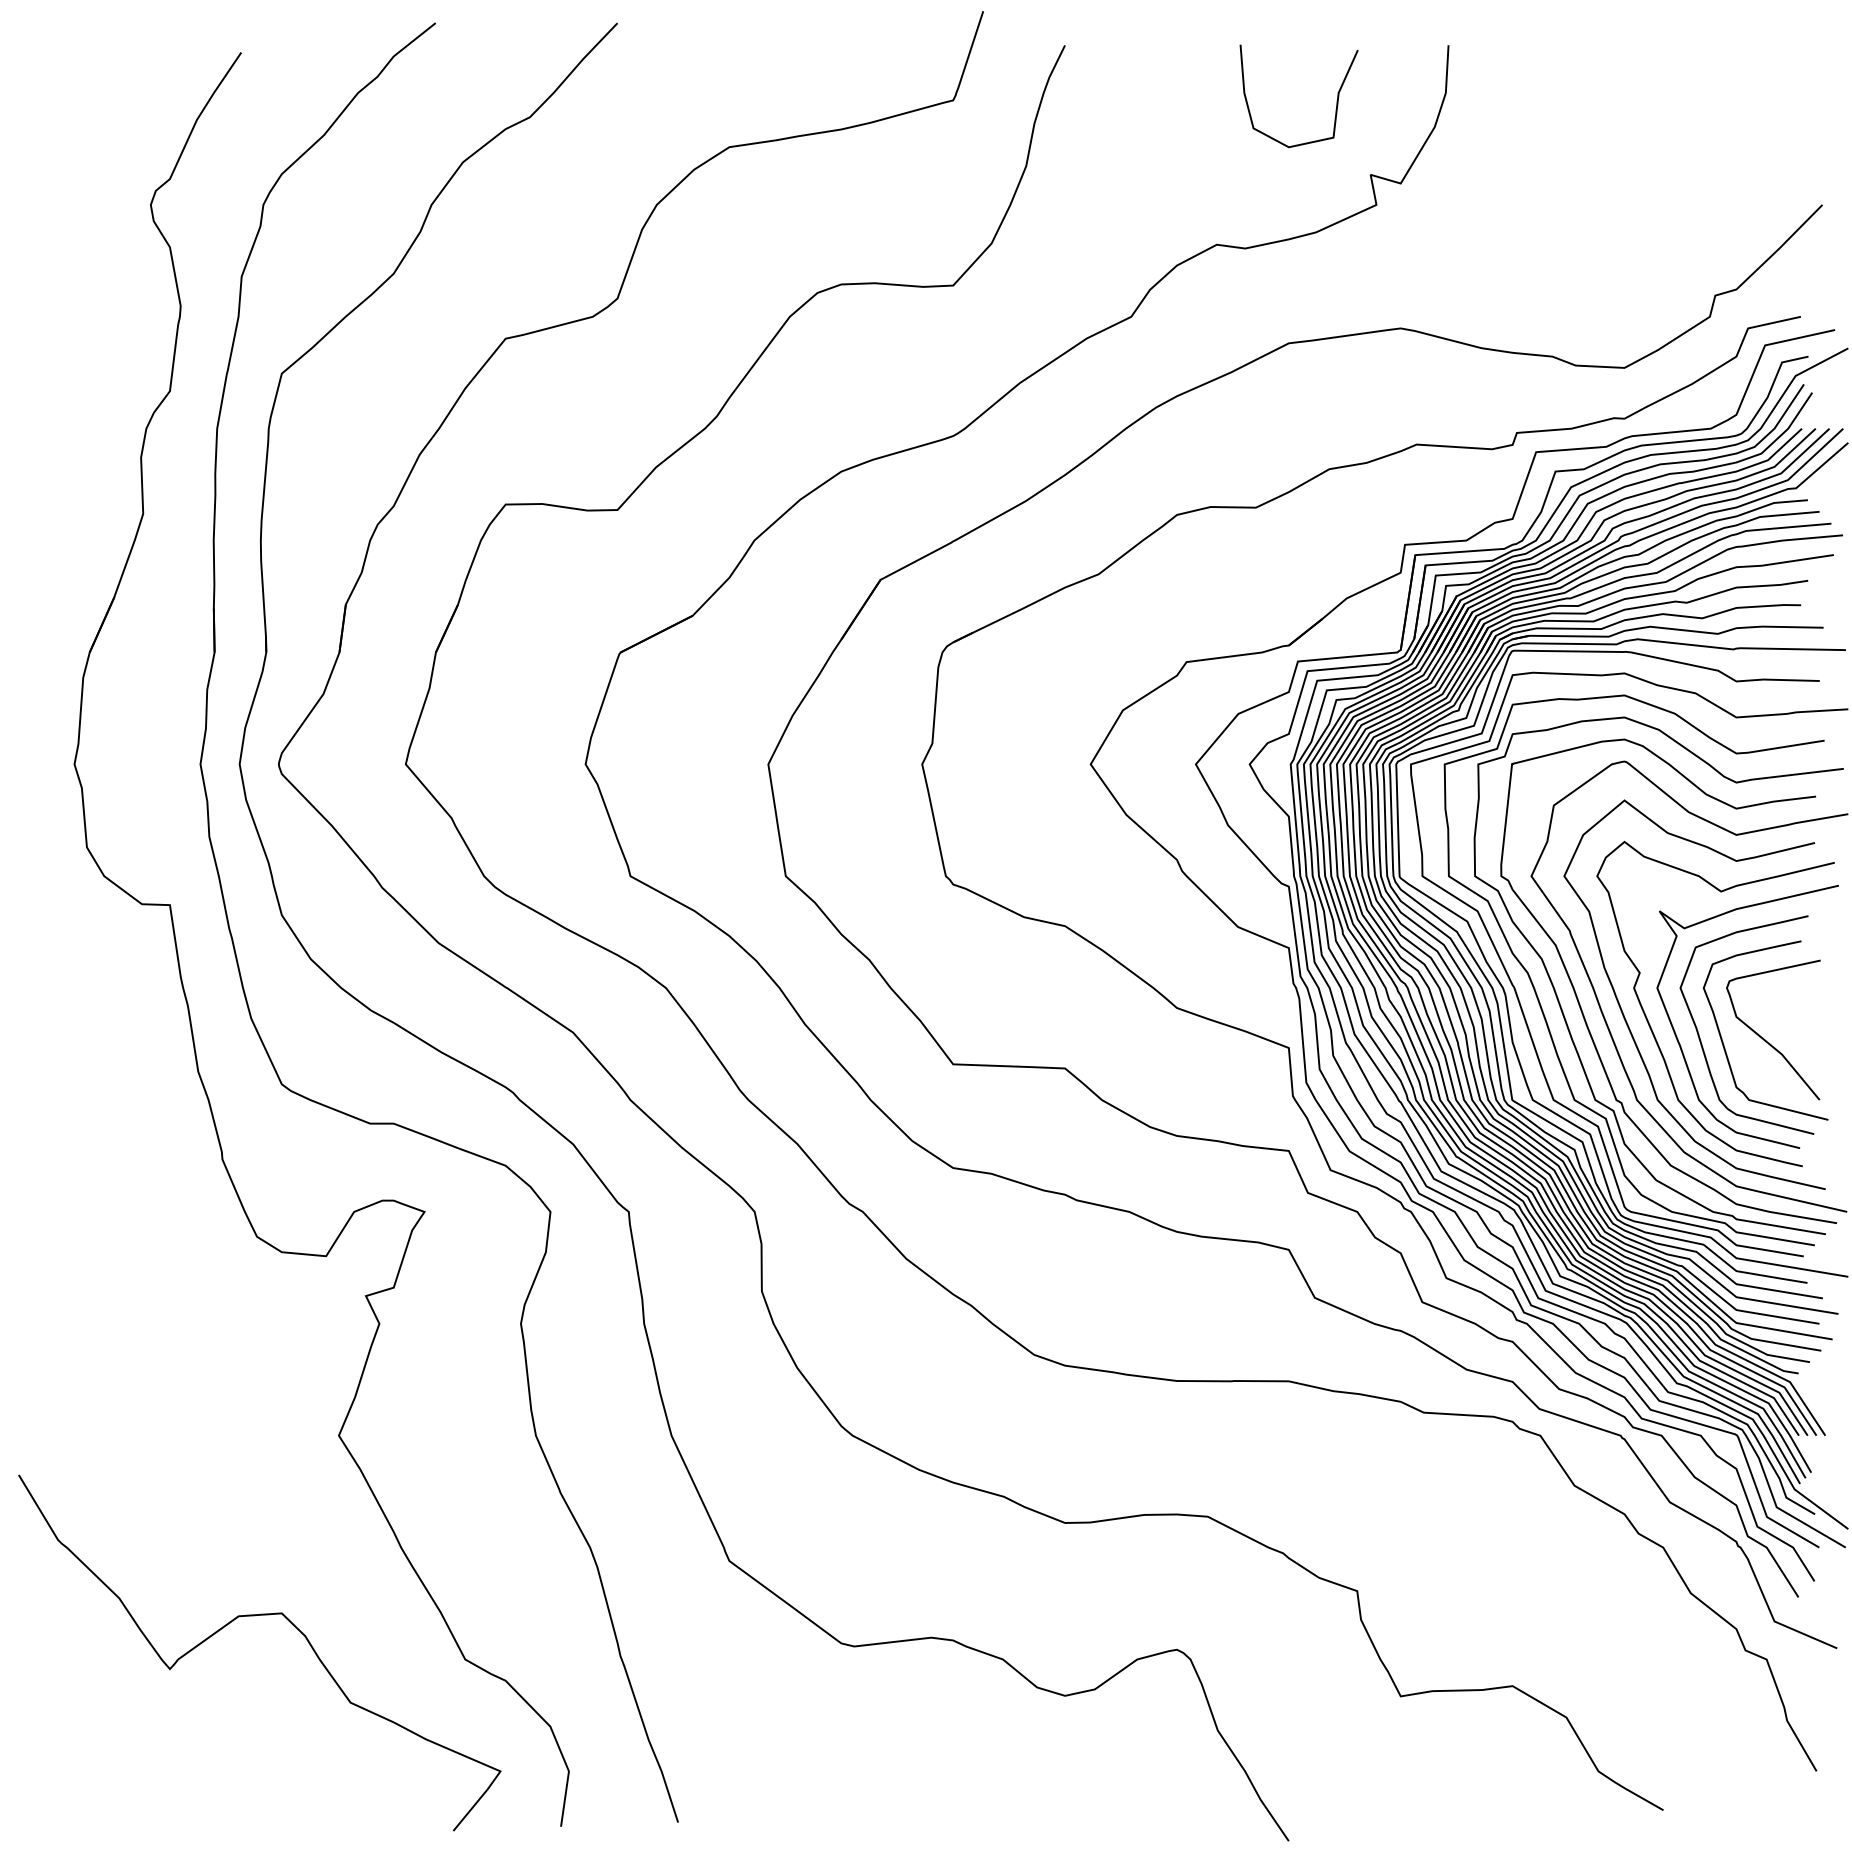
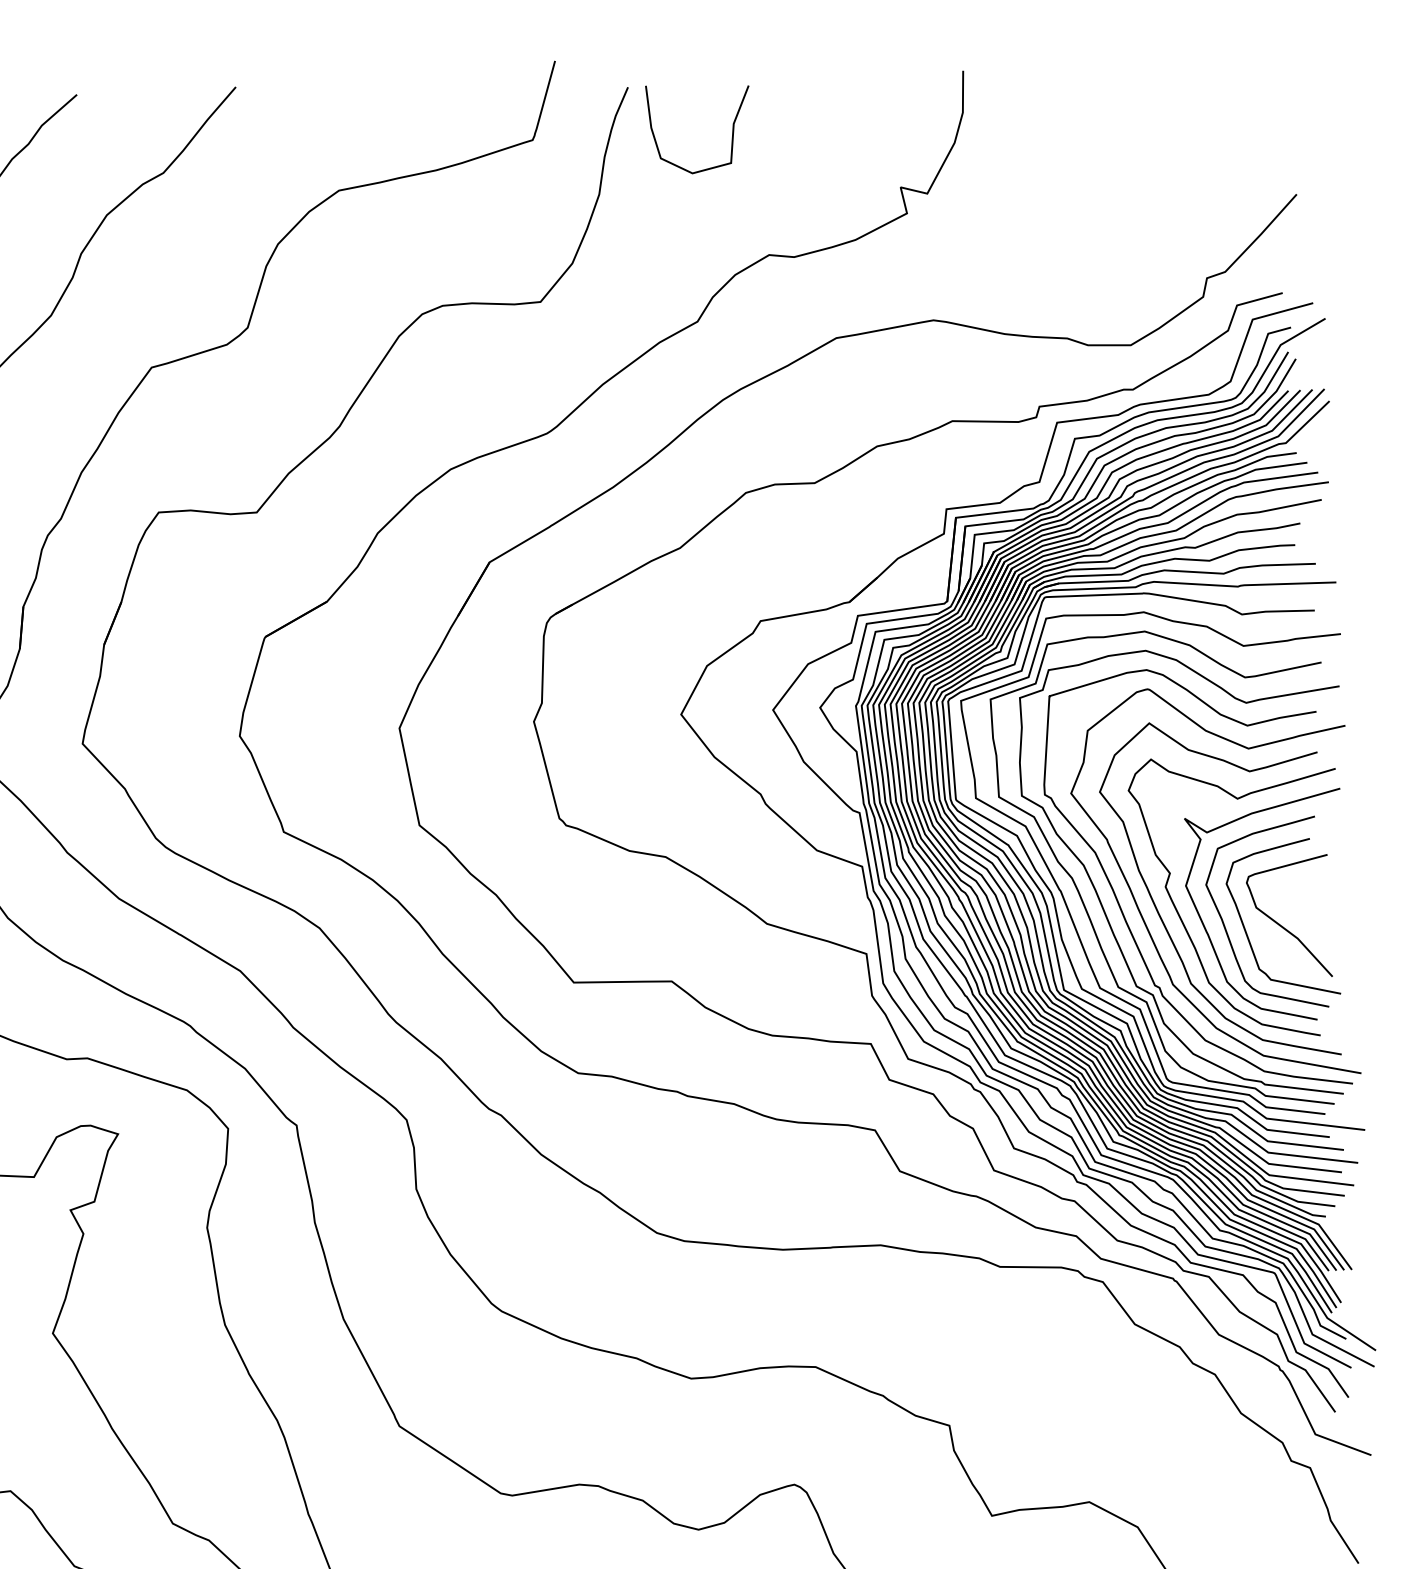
curve: (1336, 100) -> (732, 130), moved

